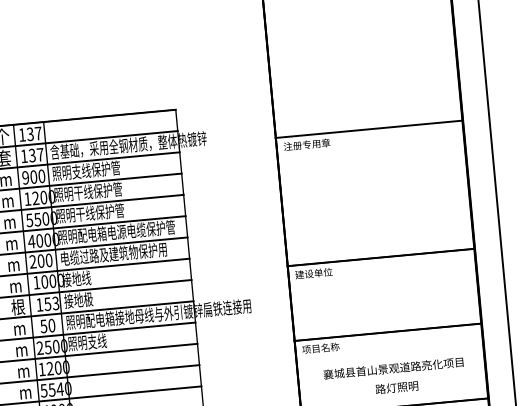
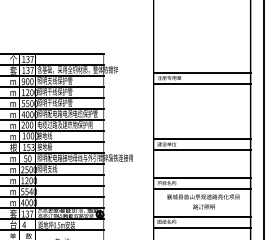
line: (370, 151) -> (201, 84), added
line: (381, 278) -> (201, 150), added
line: (388, 354) -> (201, 189), added

